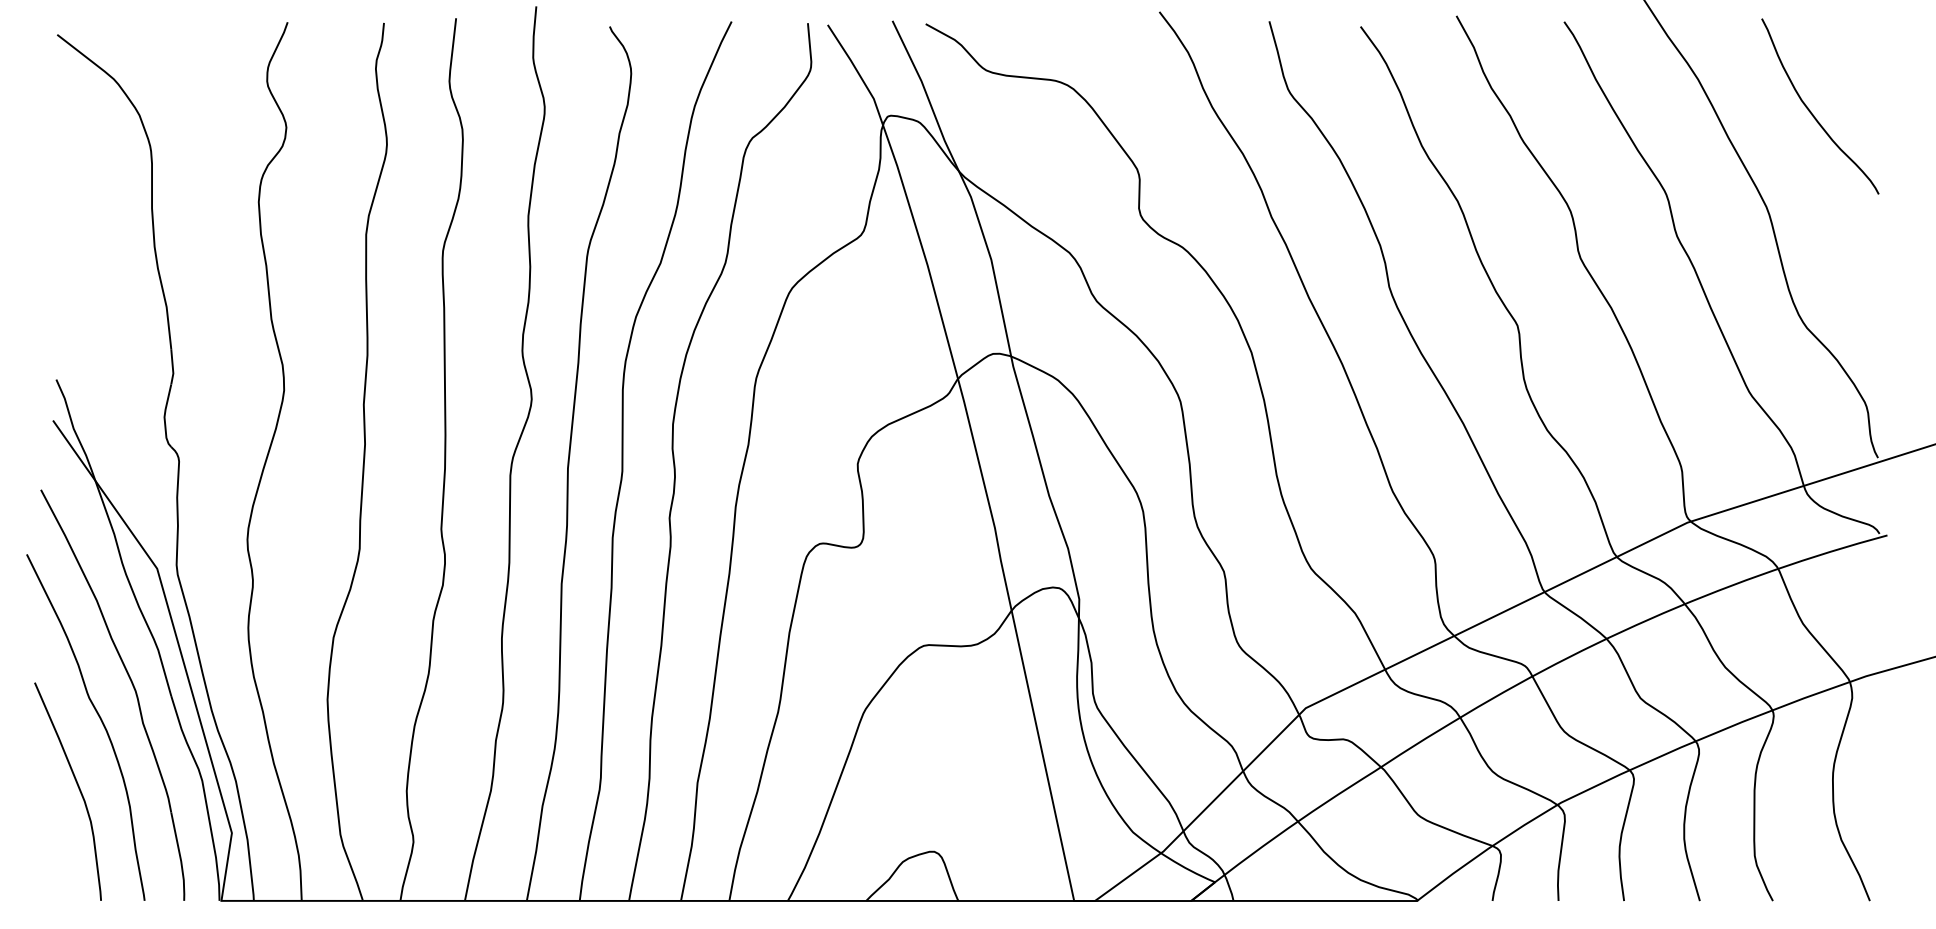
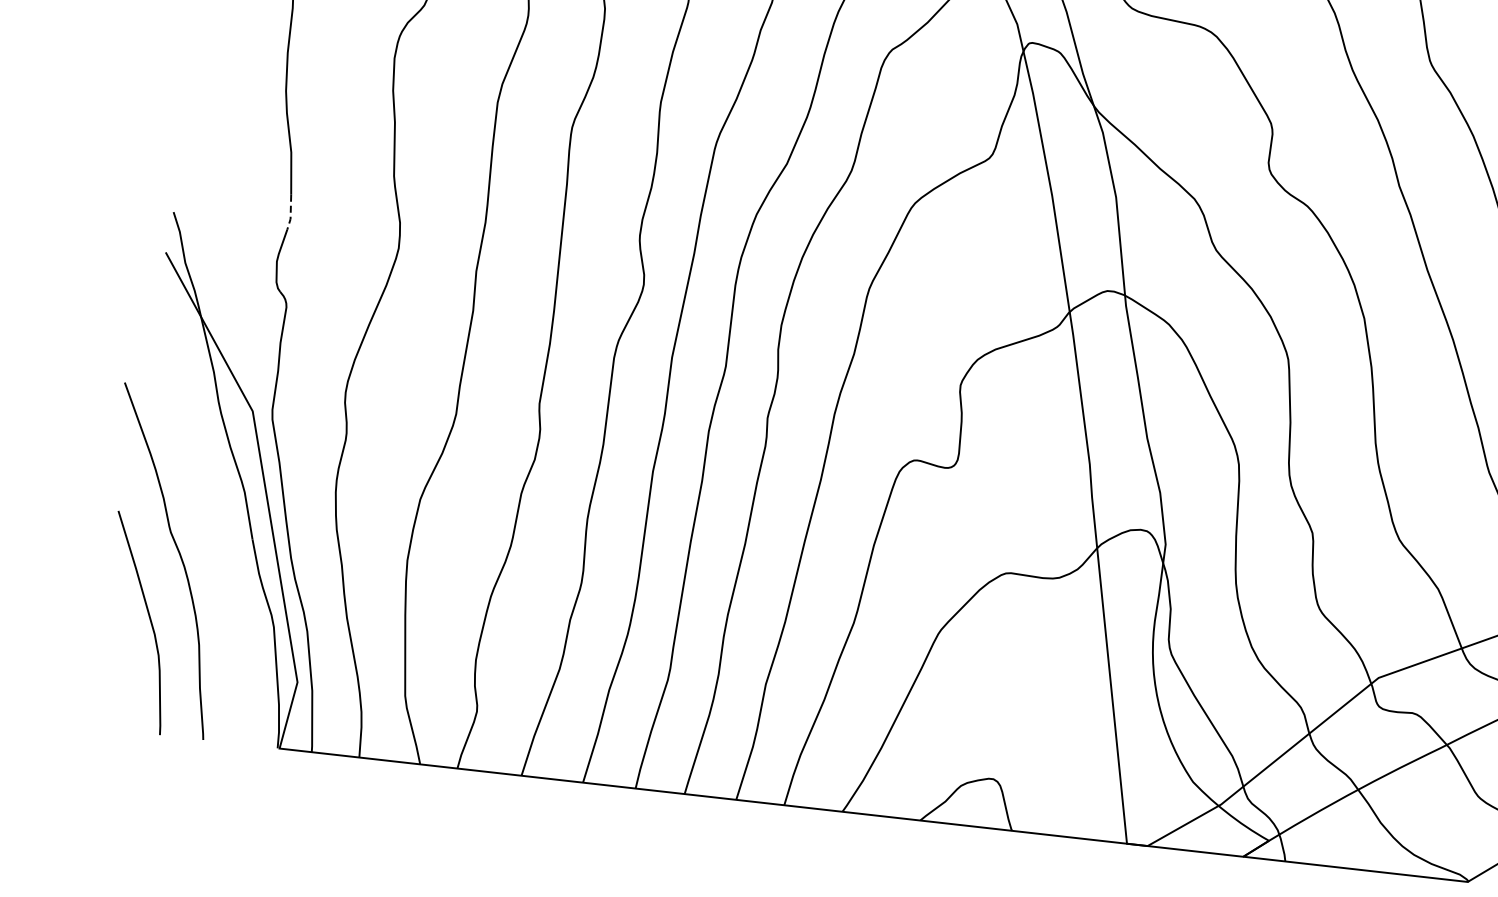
line: (172, 367) -> (290, 213), solid -> dashed
part: (131, 684) -> (214, 523), removed

